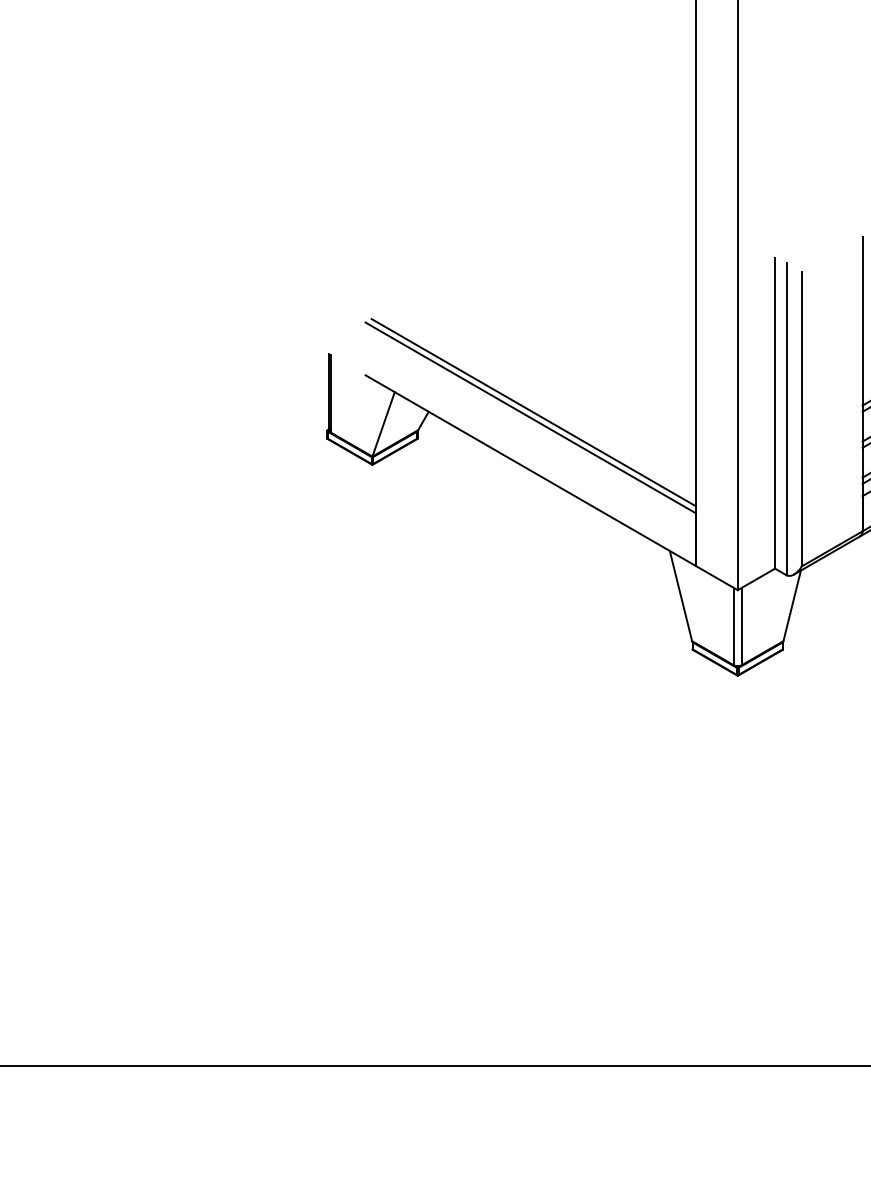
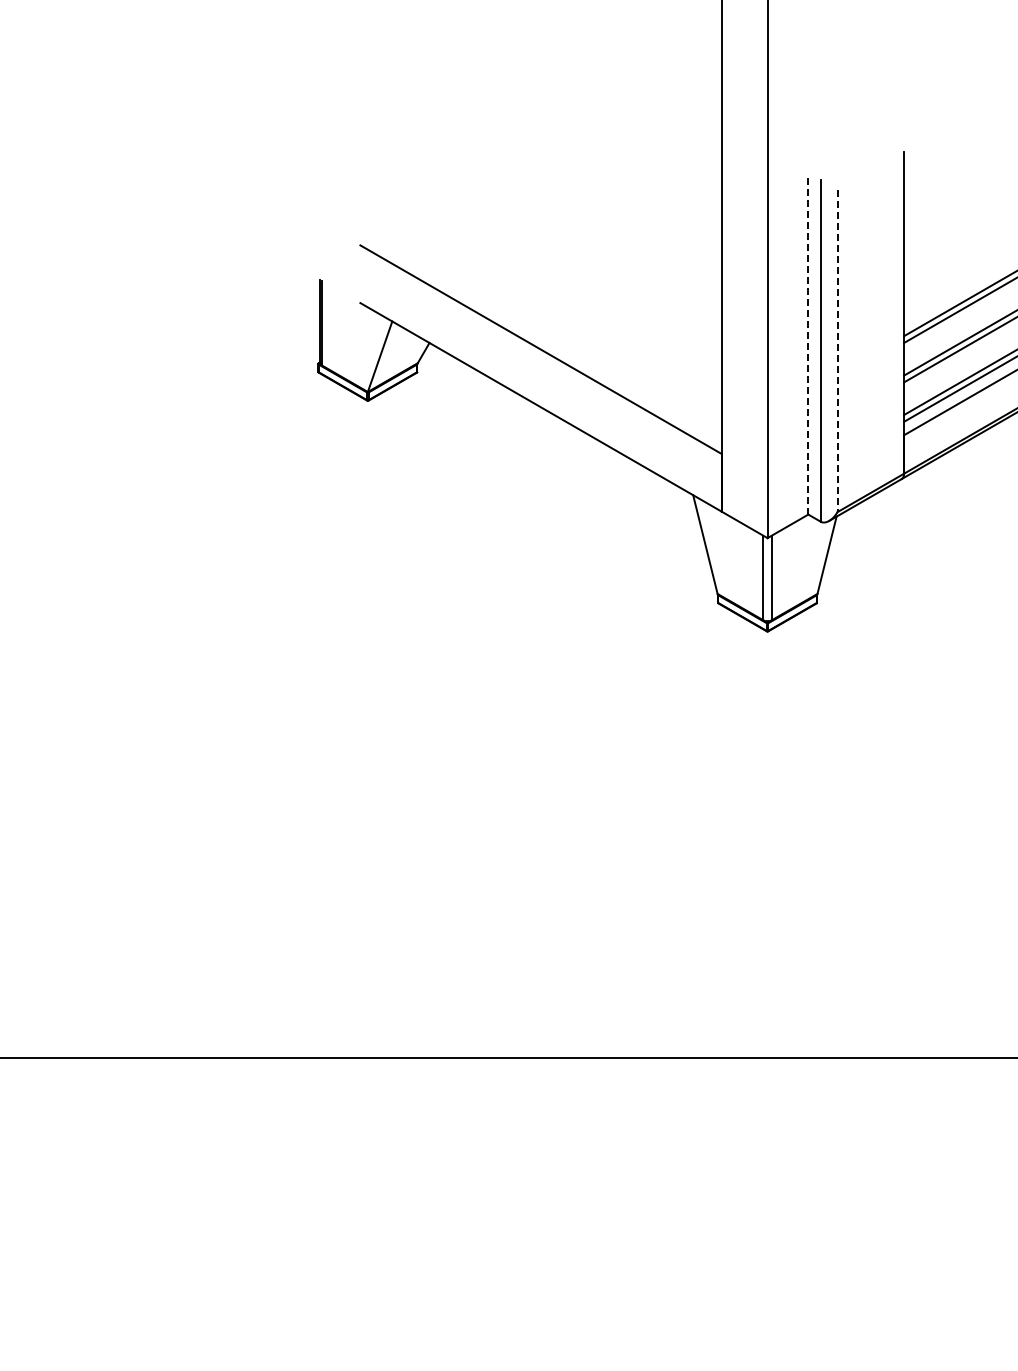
line: (533, 412) -> (544, 343), removed
line: (775, 413) -> (808, 344), solid -> dashed
line: (801, 419) -> (837, 351), solid -> dashed

